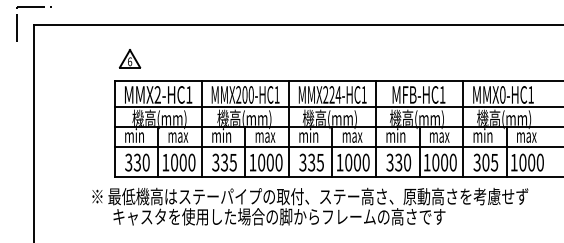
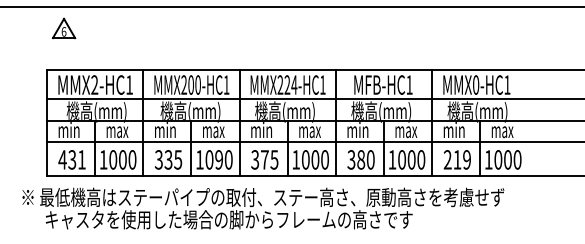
part: (129, 58) -> (63, 28), moved
text: (136, 162) -> (71, 159), 330 -> 431
text: (269, 162) -> (218, 159), 1000 -> 1090
text: (311, 162) -> (264, 159), 335 -> 375
text: (398, 162) -> (360, 159), 330 -> 380
text: (485, 162) -> (456, 159), 305 -> 219

